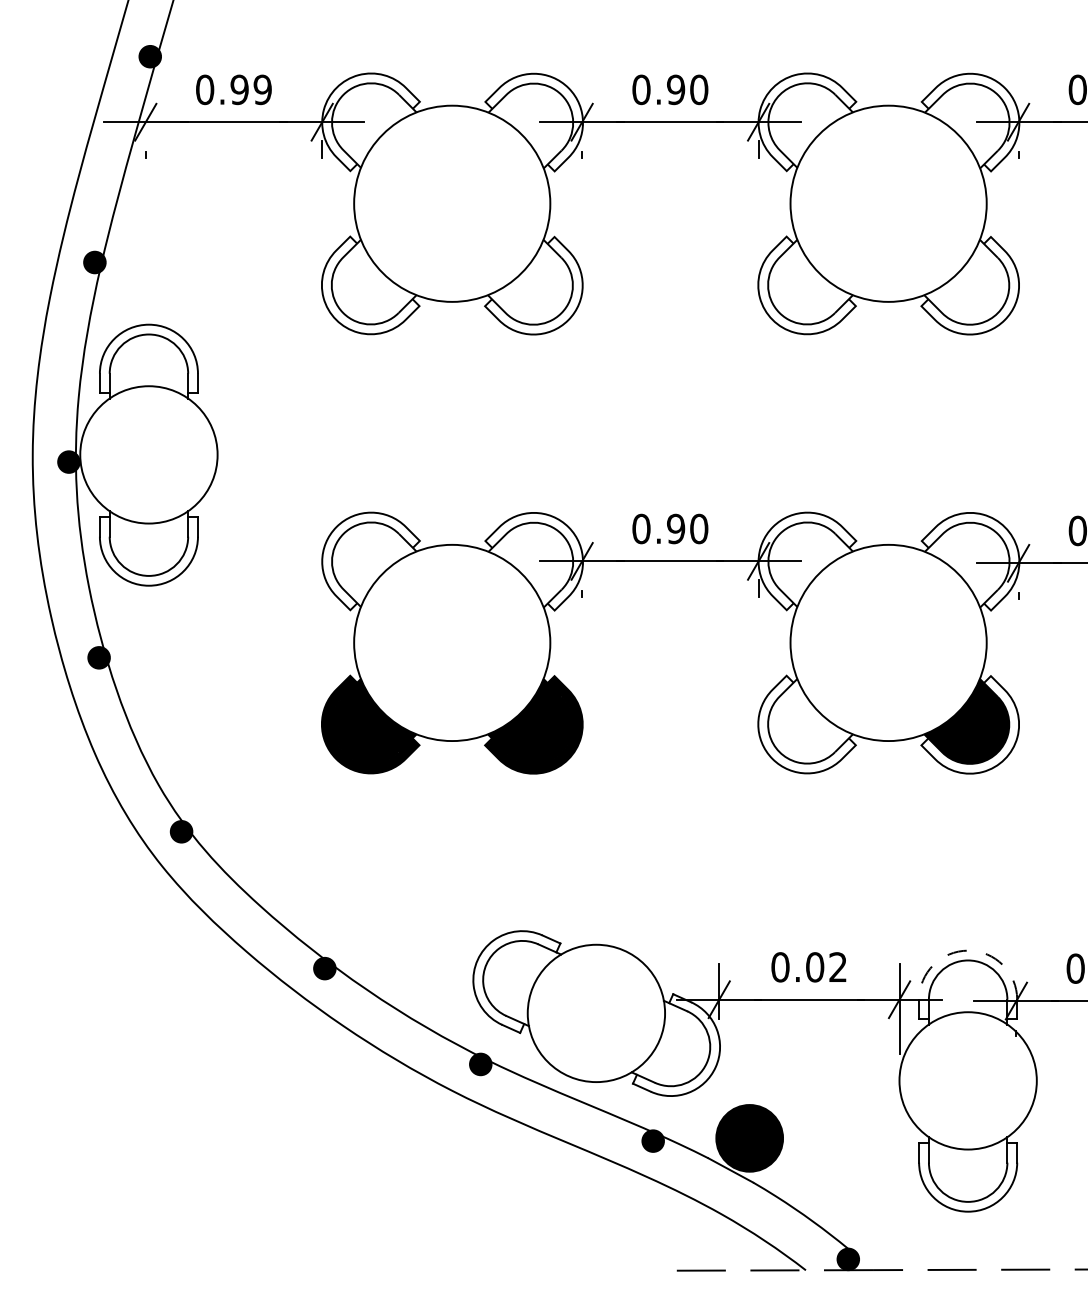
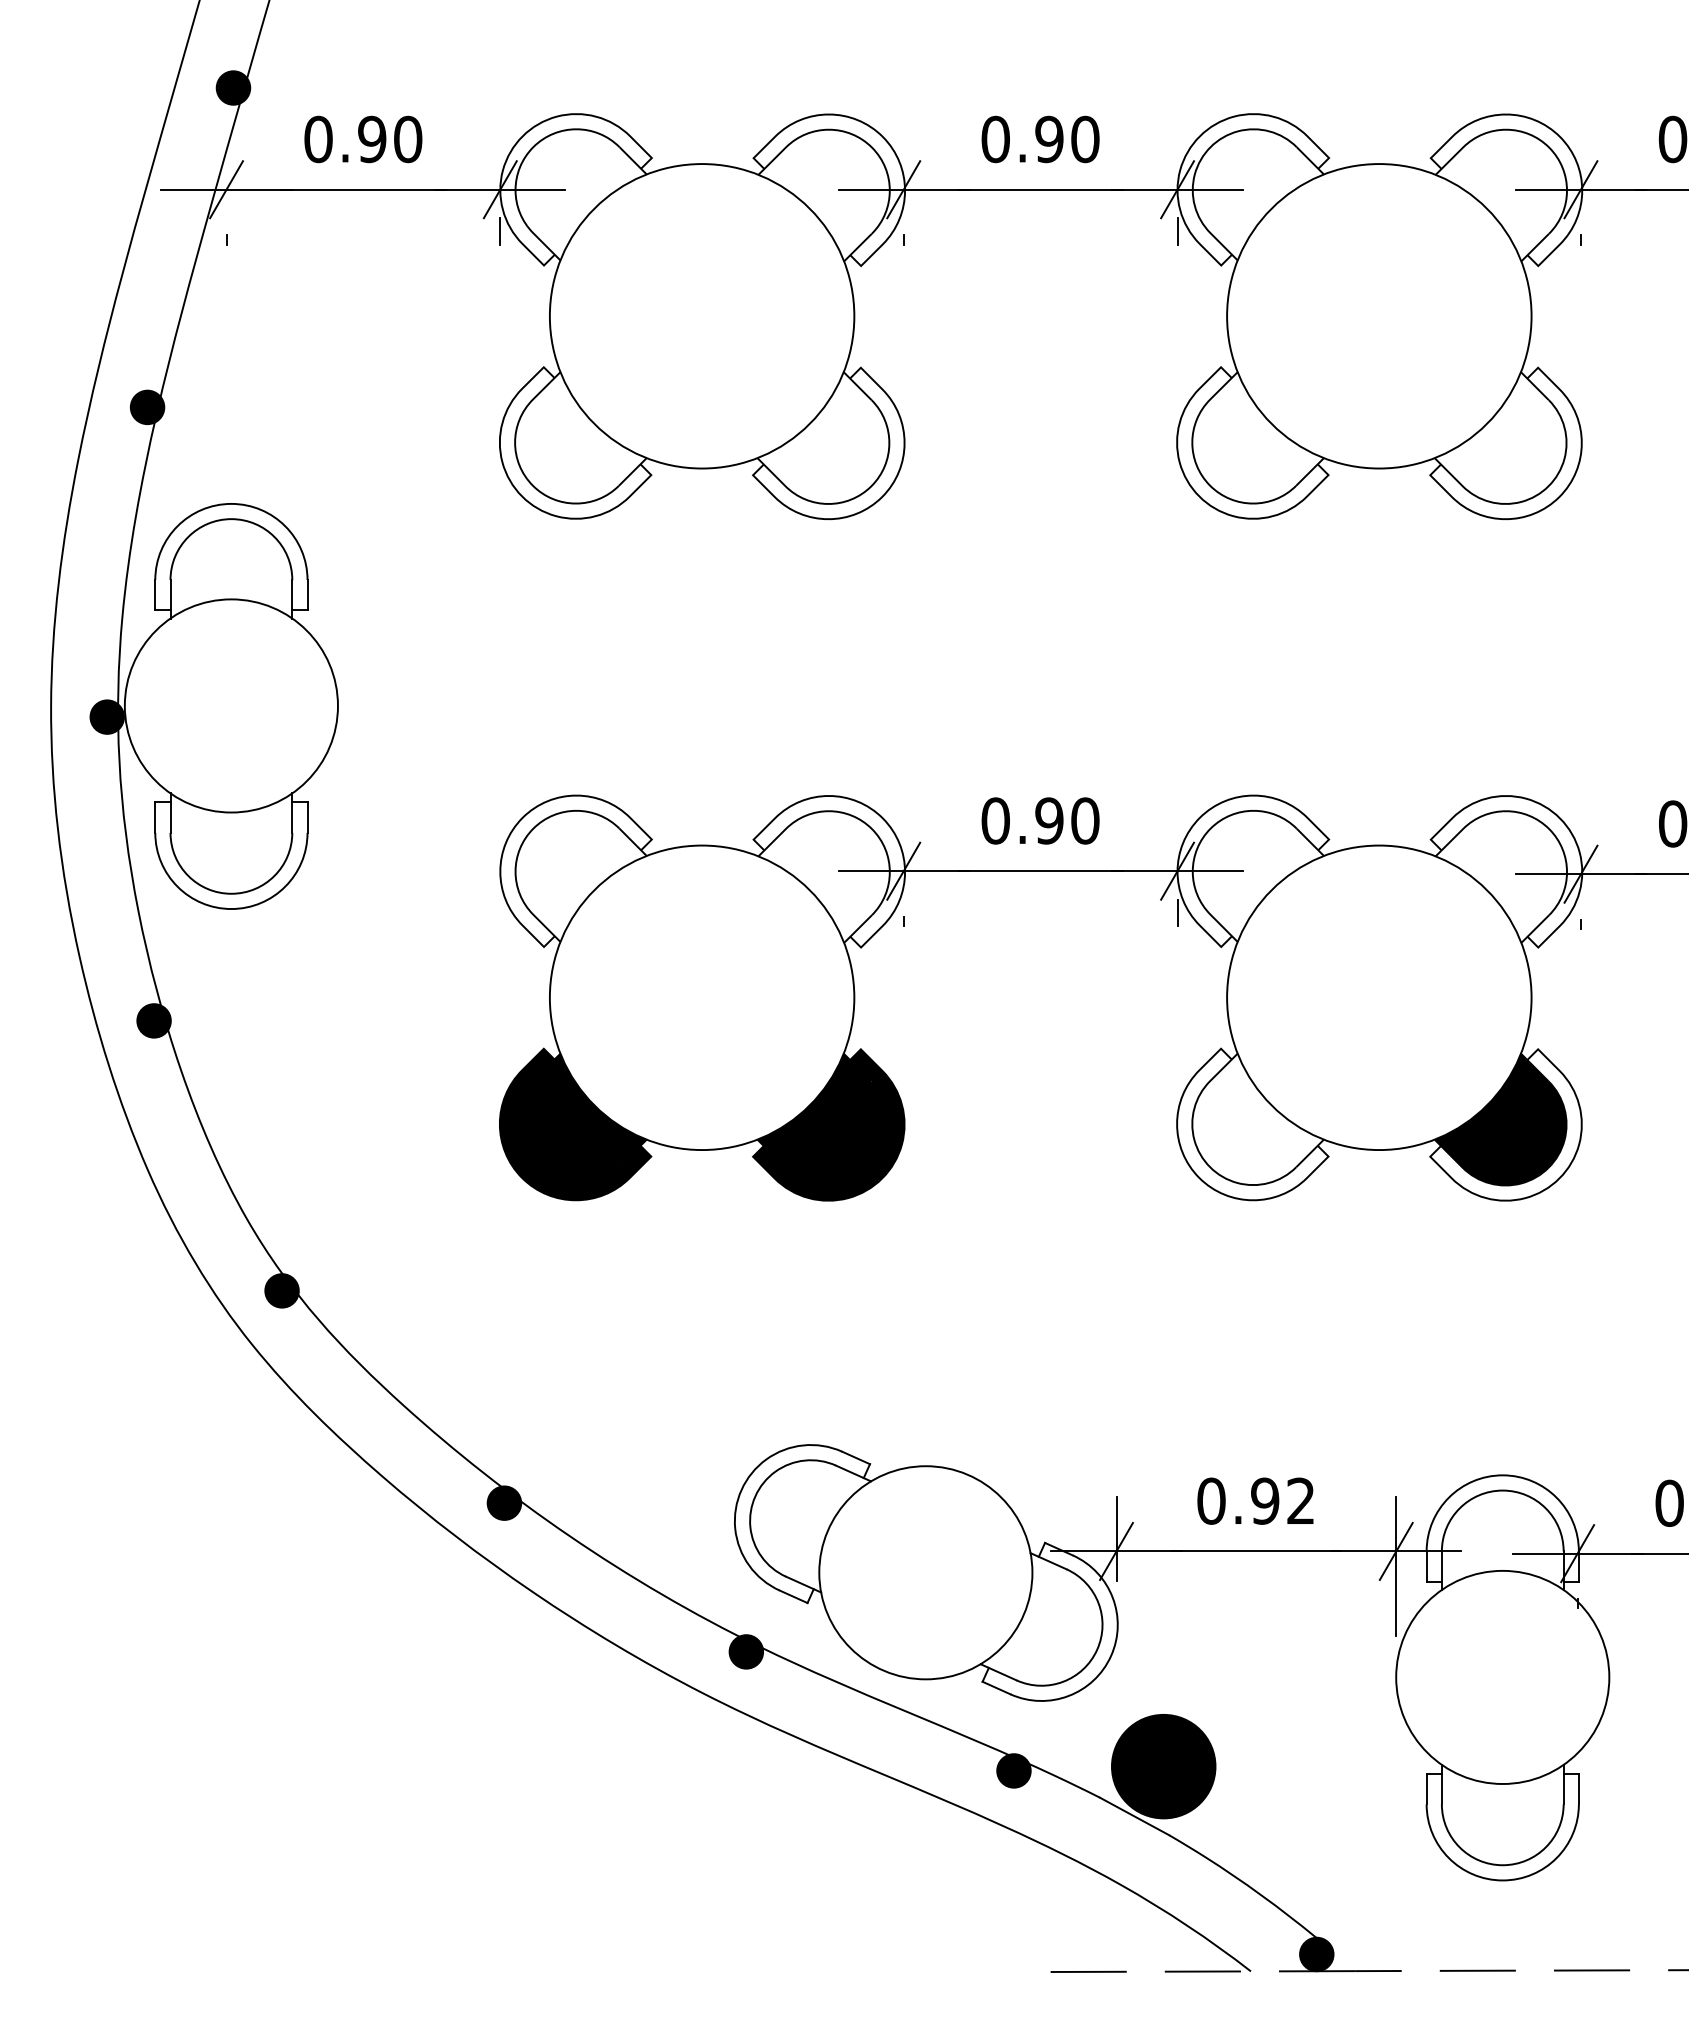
text: (262, 89) -> (407, 138), 0.99 -> 0.90
arc: (968, 950) -> (1503, 1475), dashed -> solid
text: (815, 967) -> (1265, 1501), 0.02 -> 0.92

